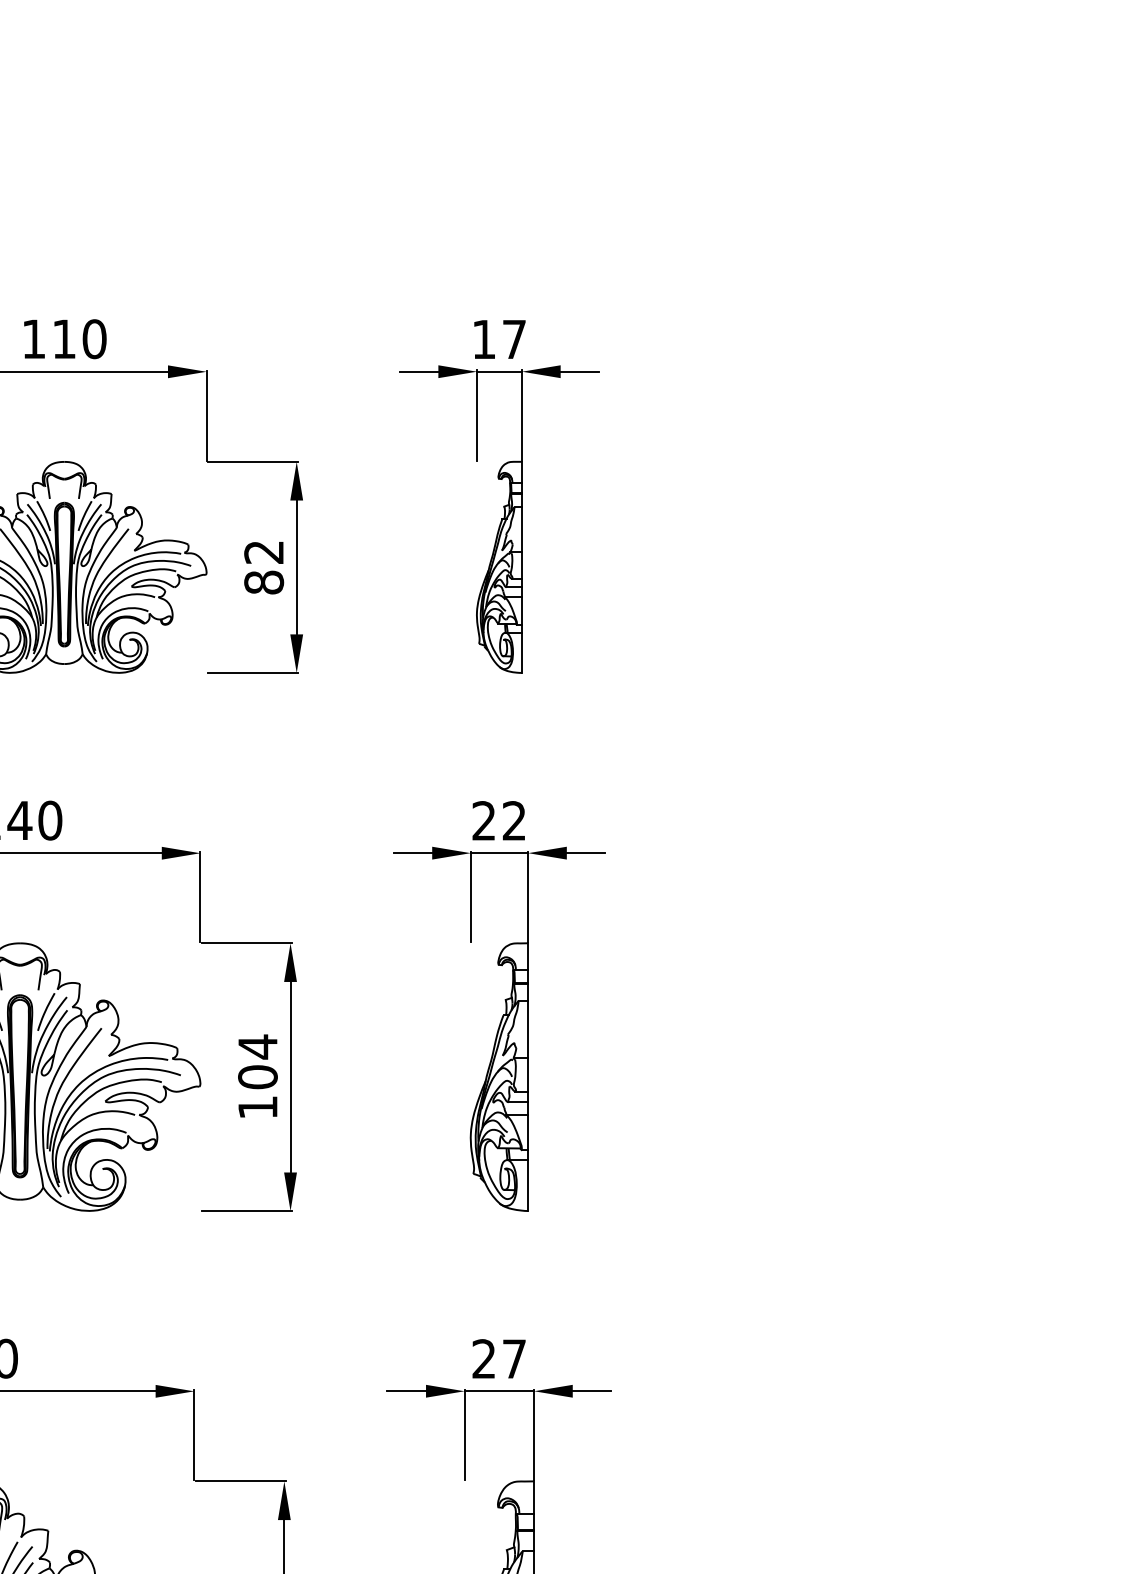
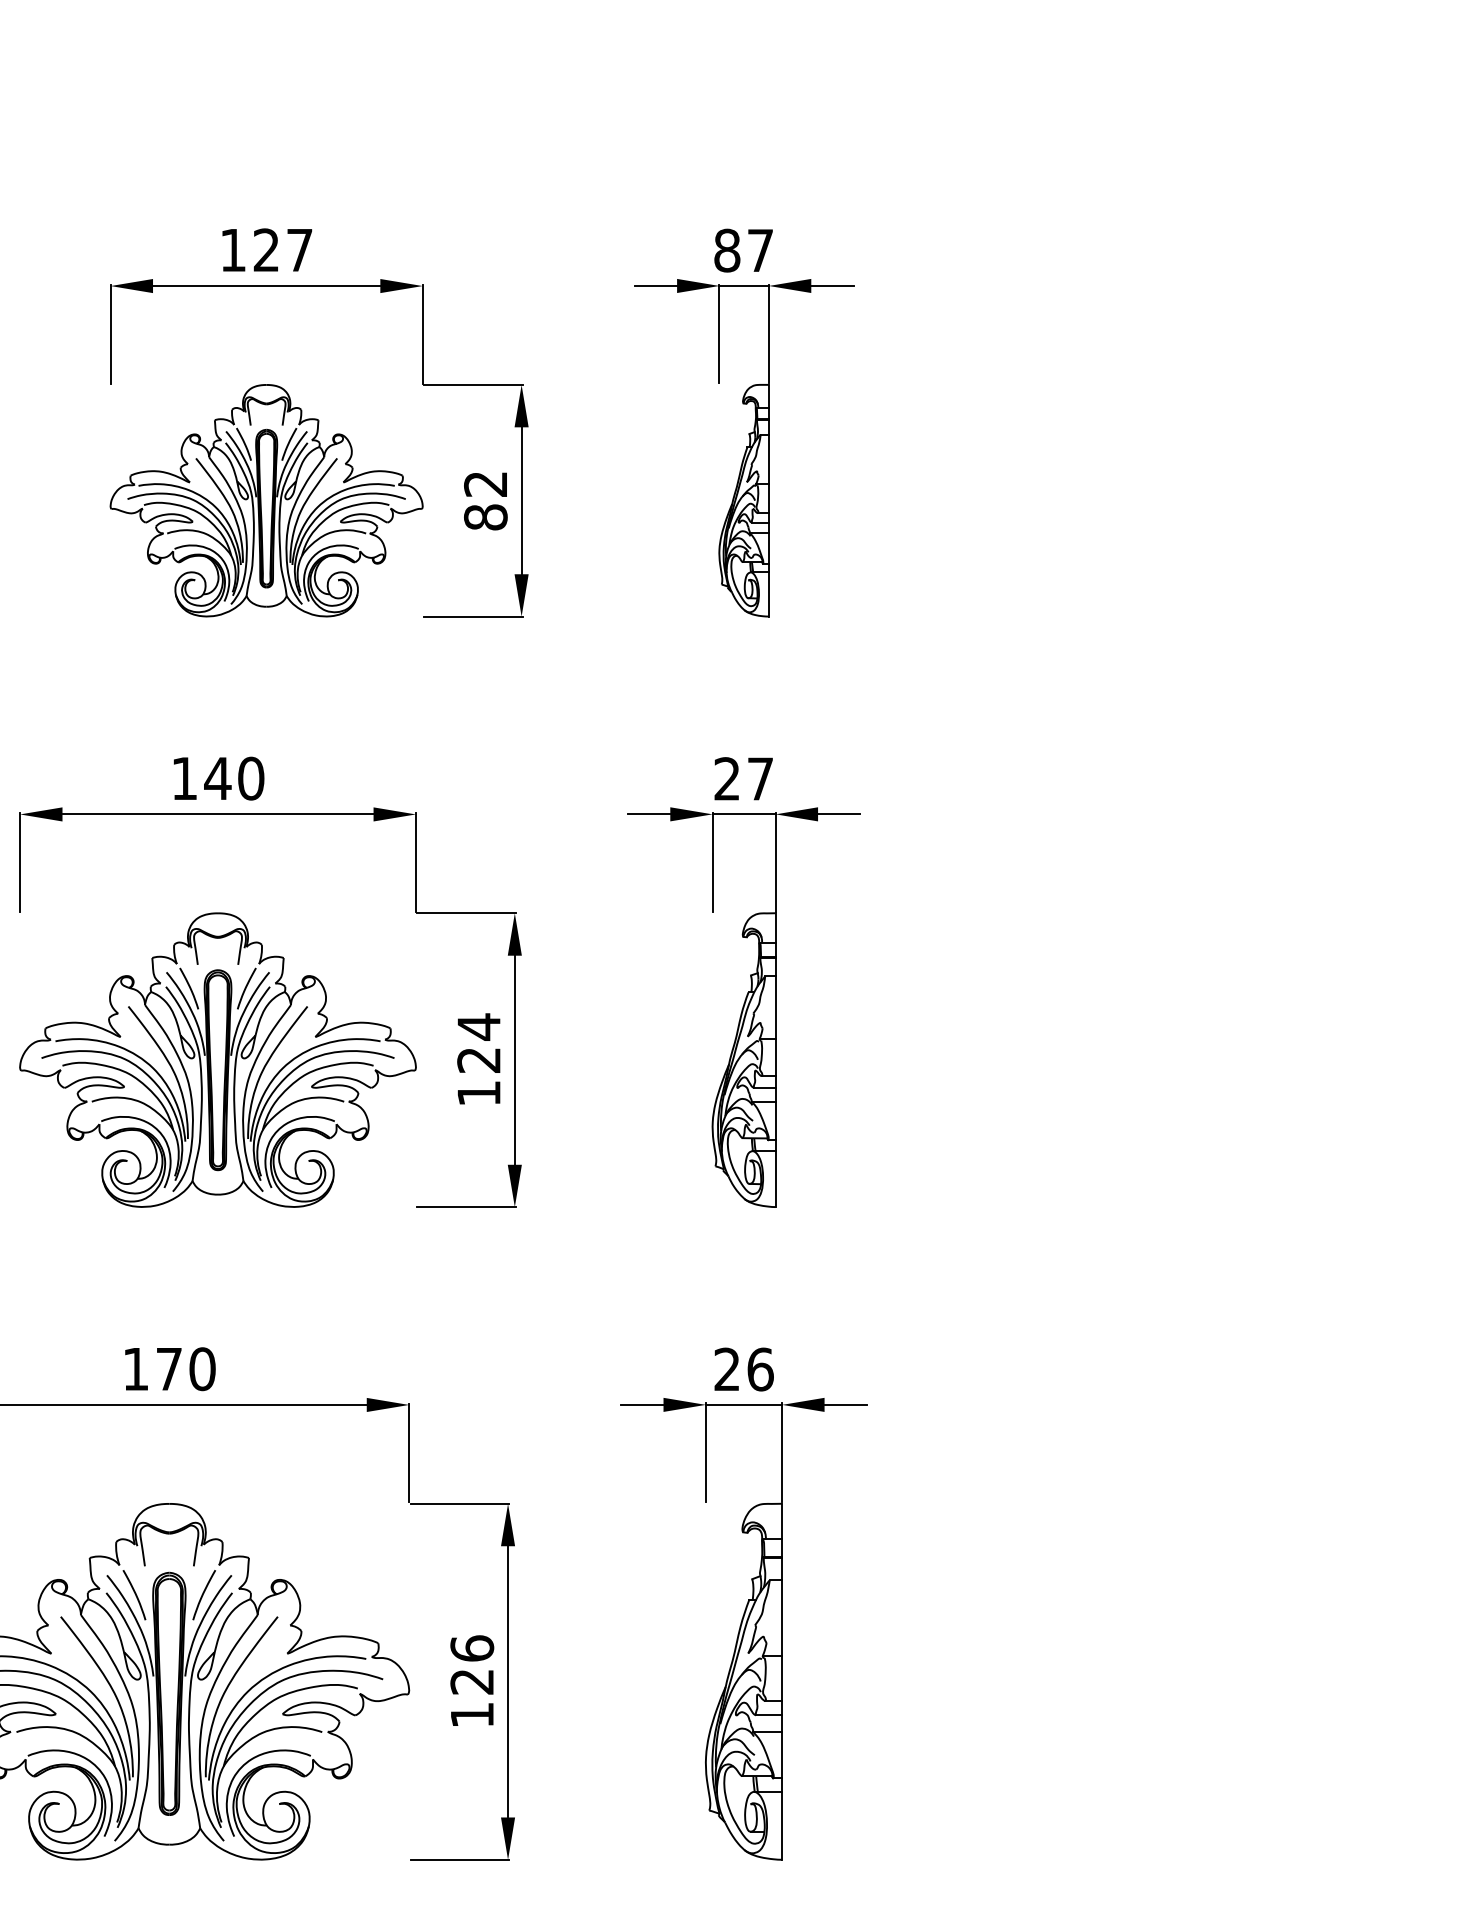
text: (79, 339) -> (283, 250), 110 -> 127
text: (484, 339) -> (727, 250), 17 -> 87
text: (513, 820) -> (759, 778), 22 -> 27
text: (257, 1077) -> (478, 1060), 104 -> 124
text: (514, 1359) -> (760, 1369), 27 -> 26

